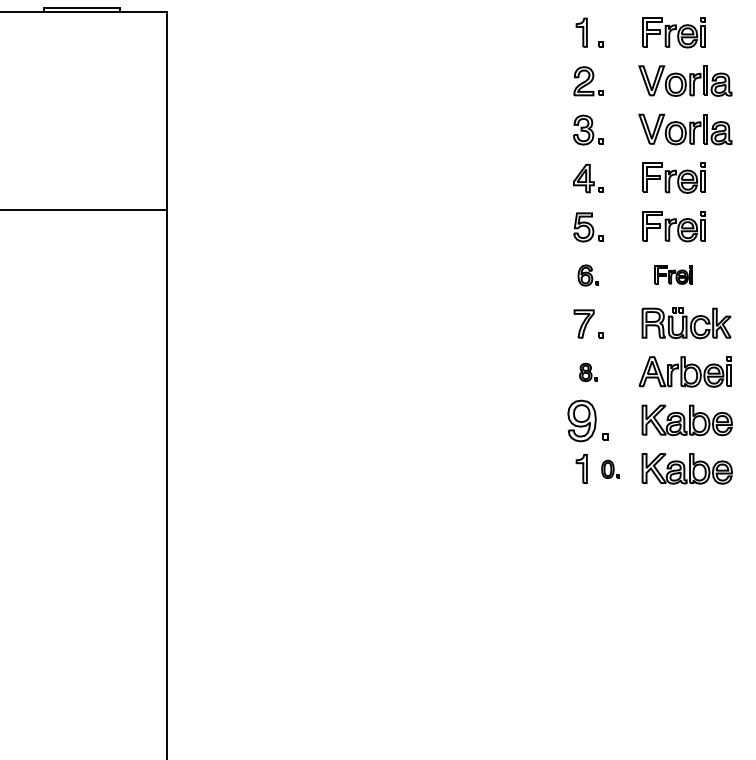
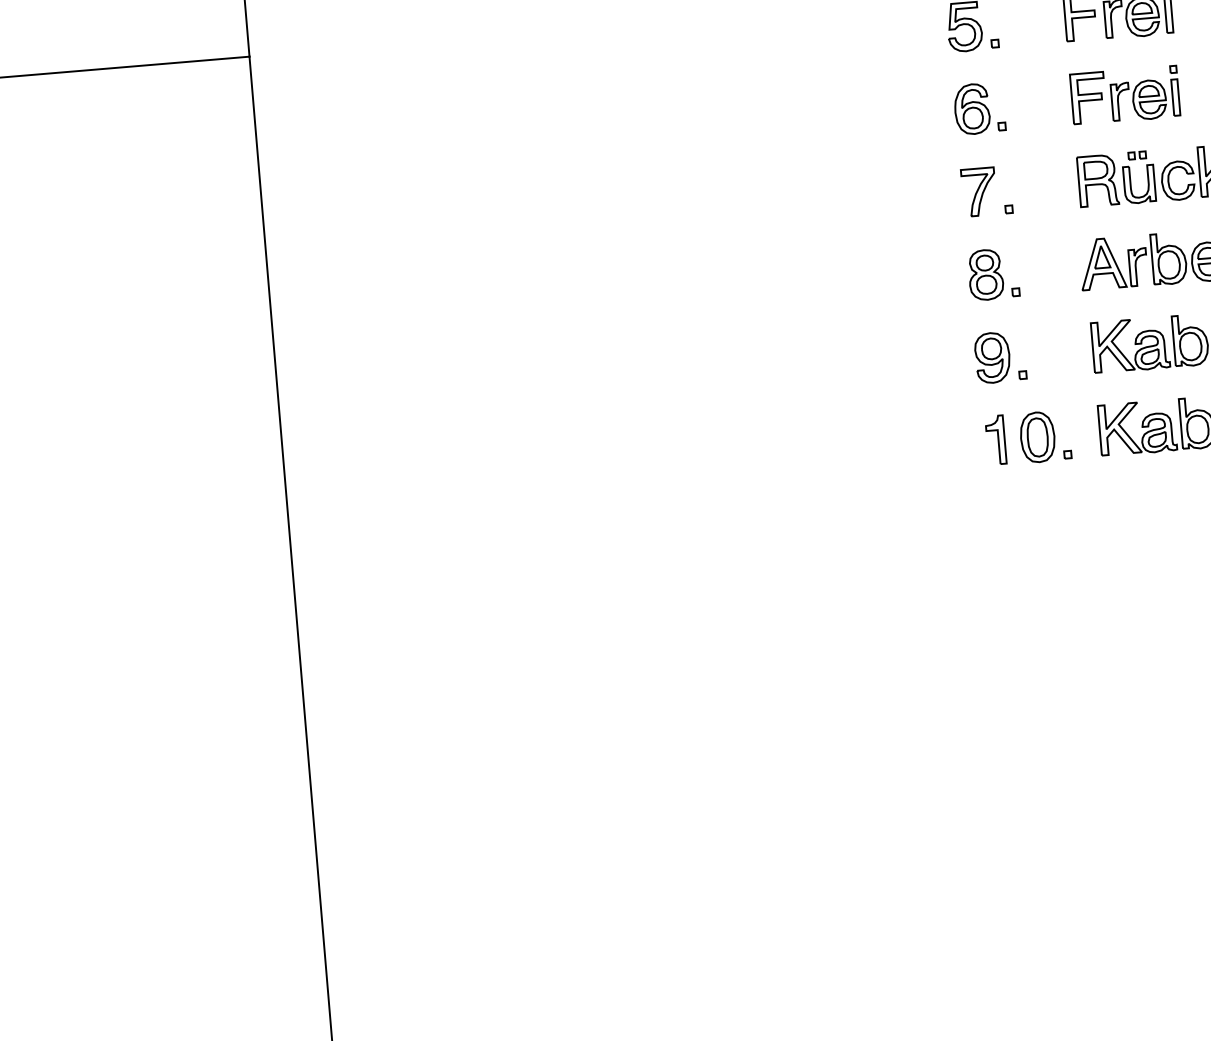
part: (673, 274) -> (1124, 94), size x1.67
part: (588, 275) -> (979, 108), size x1.43
part: (588, 372) -> (993, 274), size x1.67
part: (588, 420) -> (1000, 356), size x0.71
part: (610, 469) -> (1045, 436), size x1.67

